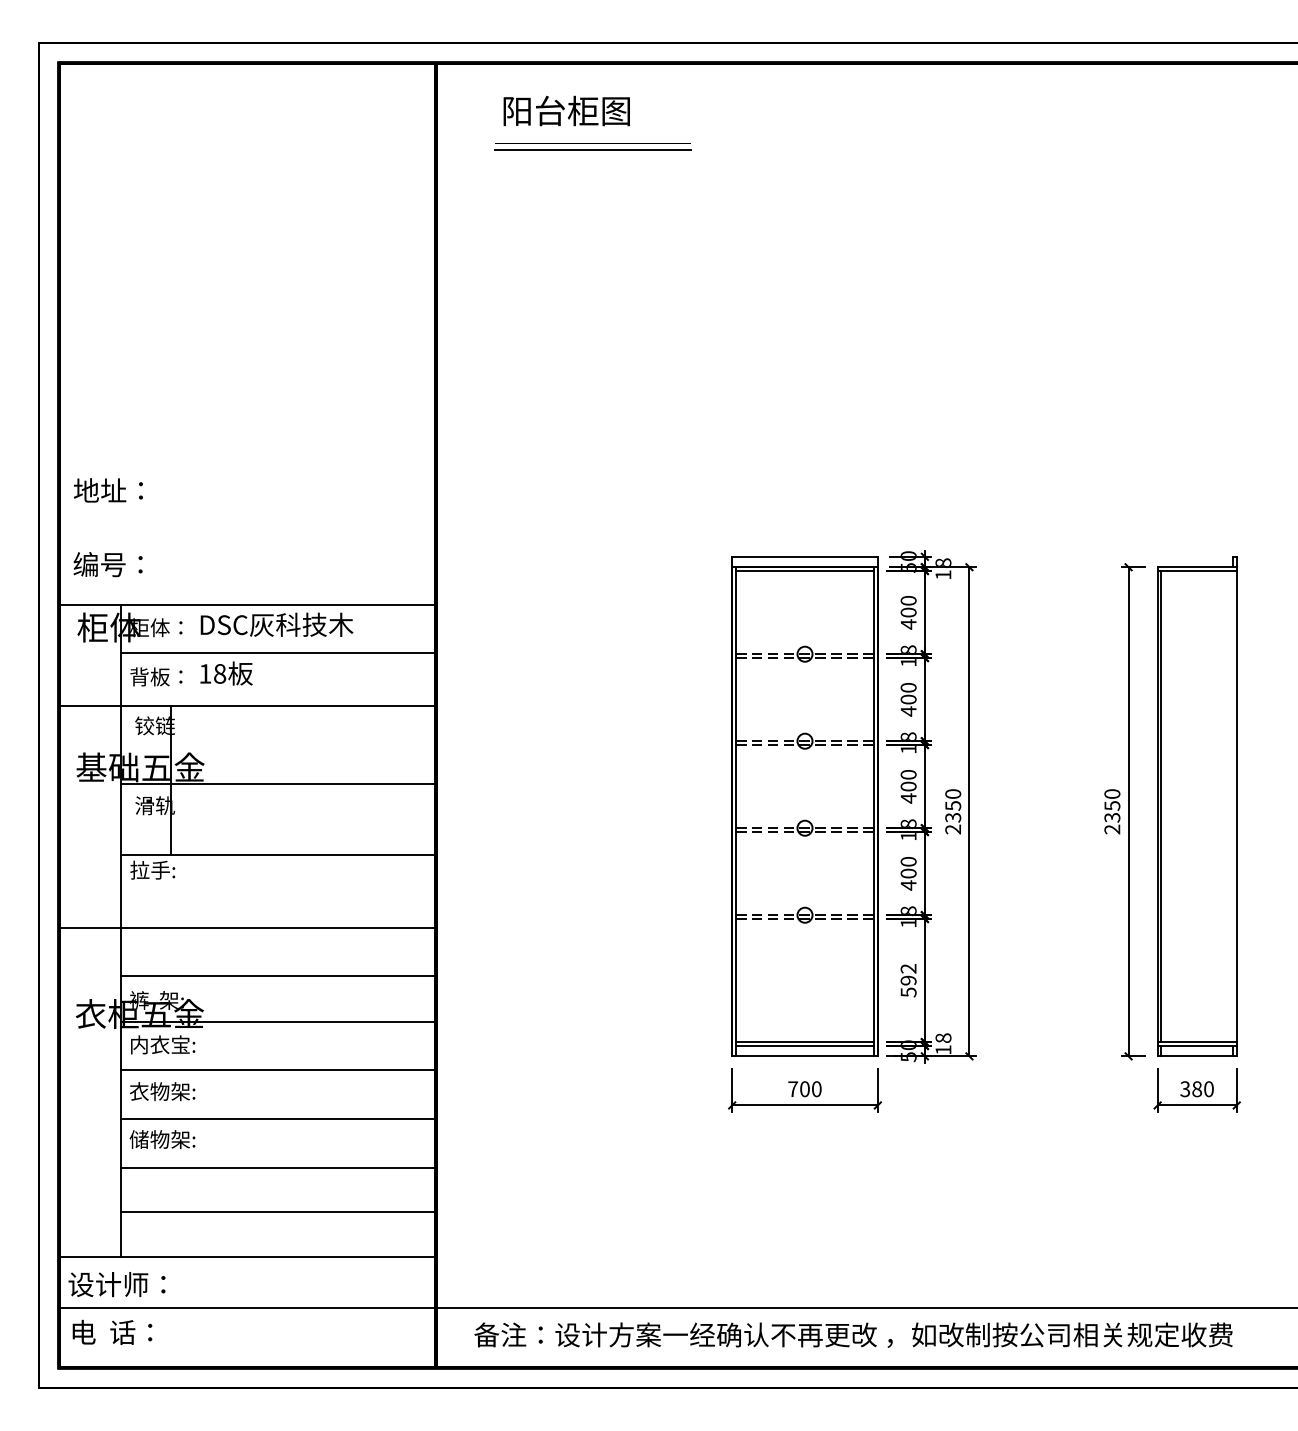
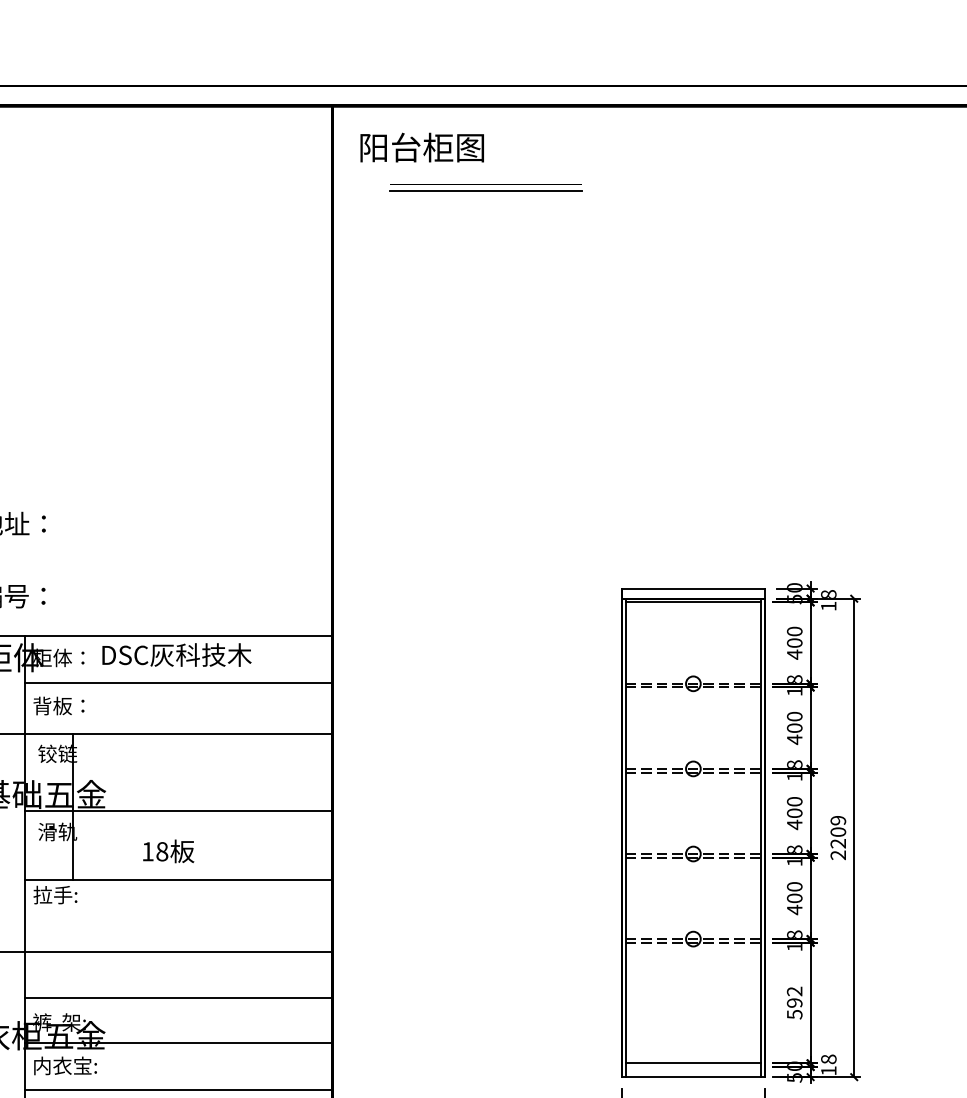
text: (566, 110) -> (421, 147), moved
text: (226, 673) -> (168, 851), moved
text: (953, 805) -> (838, 831), 2350 -> 2209
line: (804, 1045) -> (692, 1066), removed

